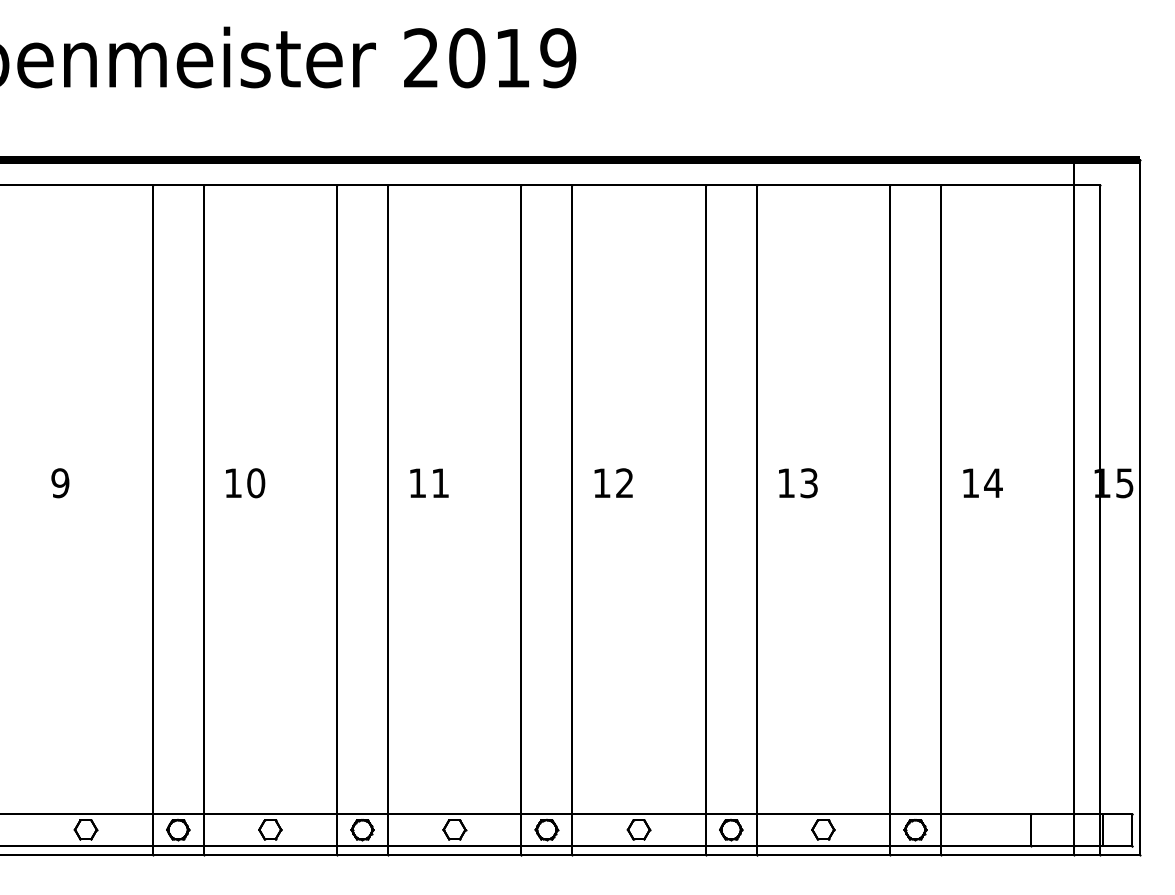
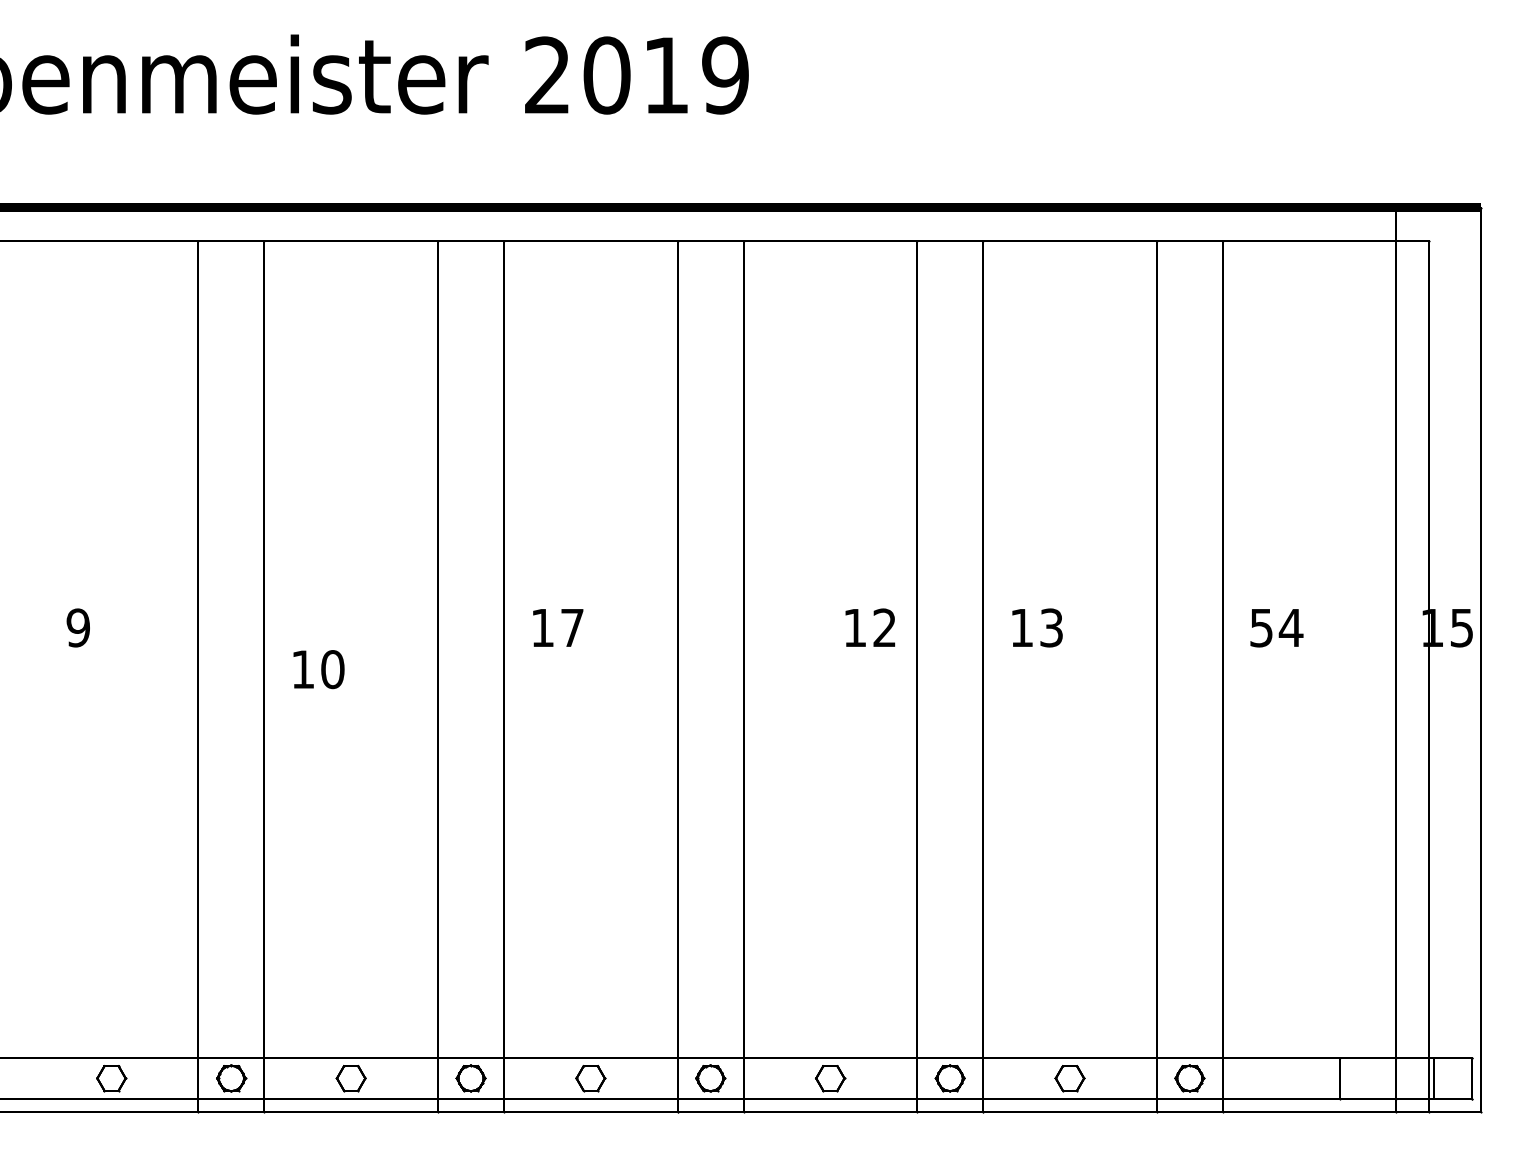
text: (440, 482) -> (572, 626), 11 -> 17
text: (613, 482) -> (870, 626), moved
text: (245, 483) -> (318, 669), moved
text: (970, 483) -> (1261, 628), 14 -> 54

